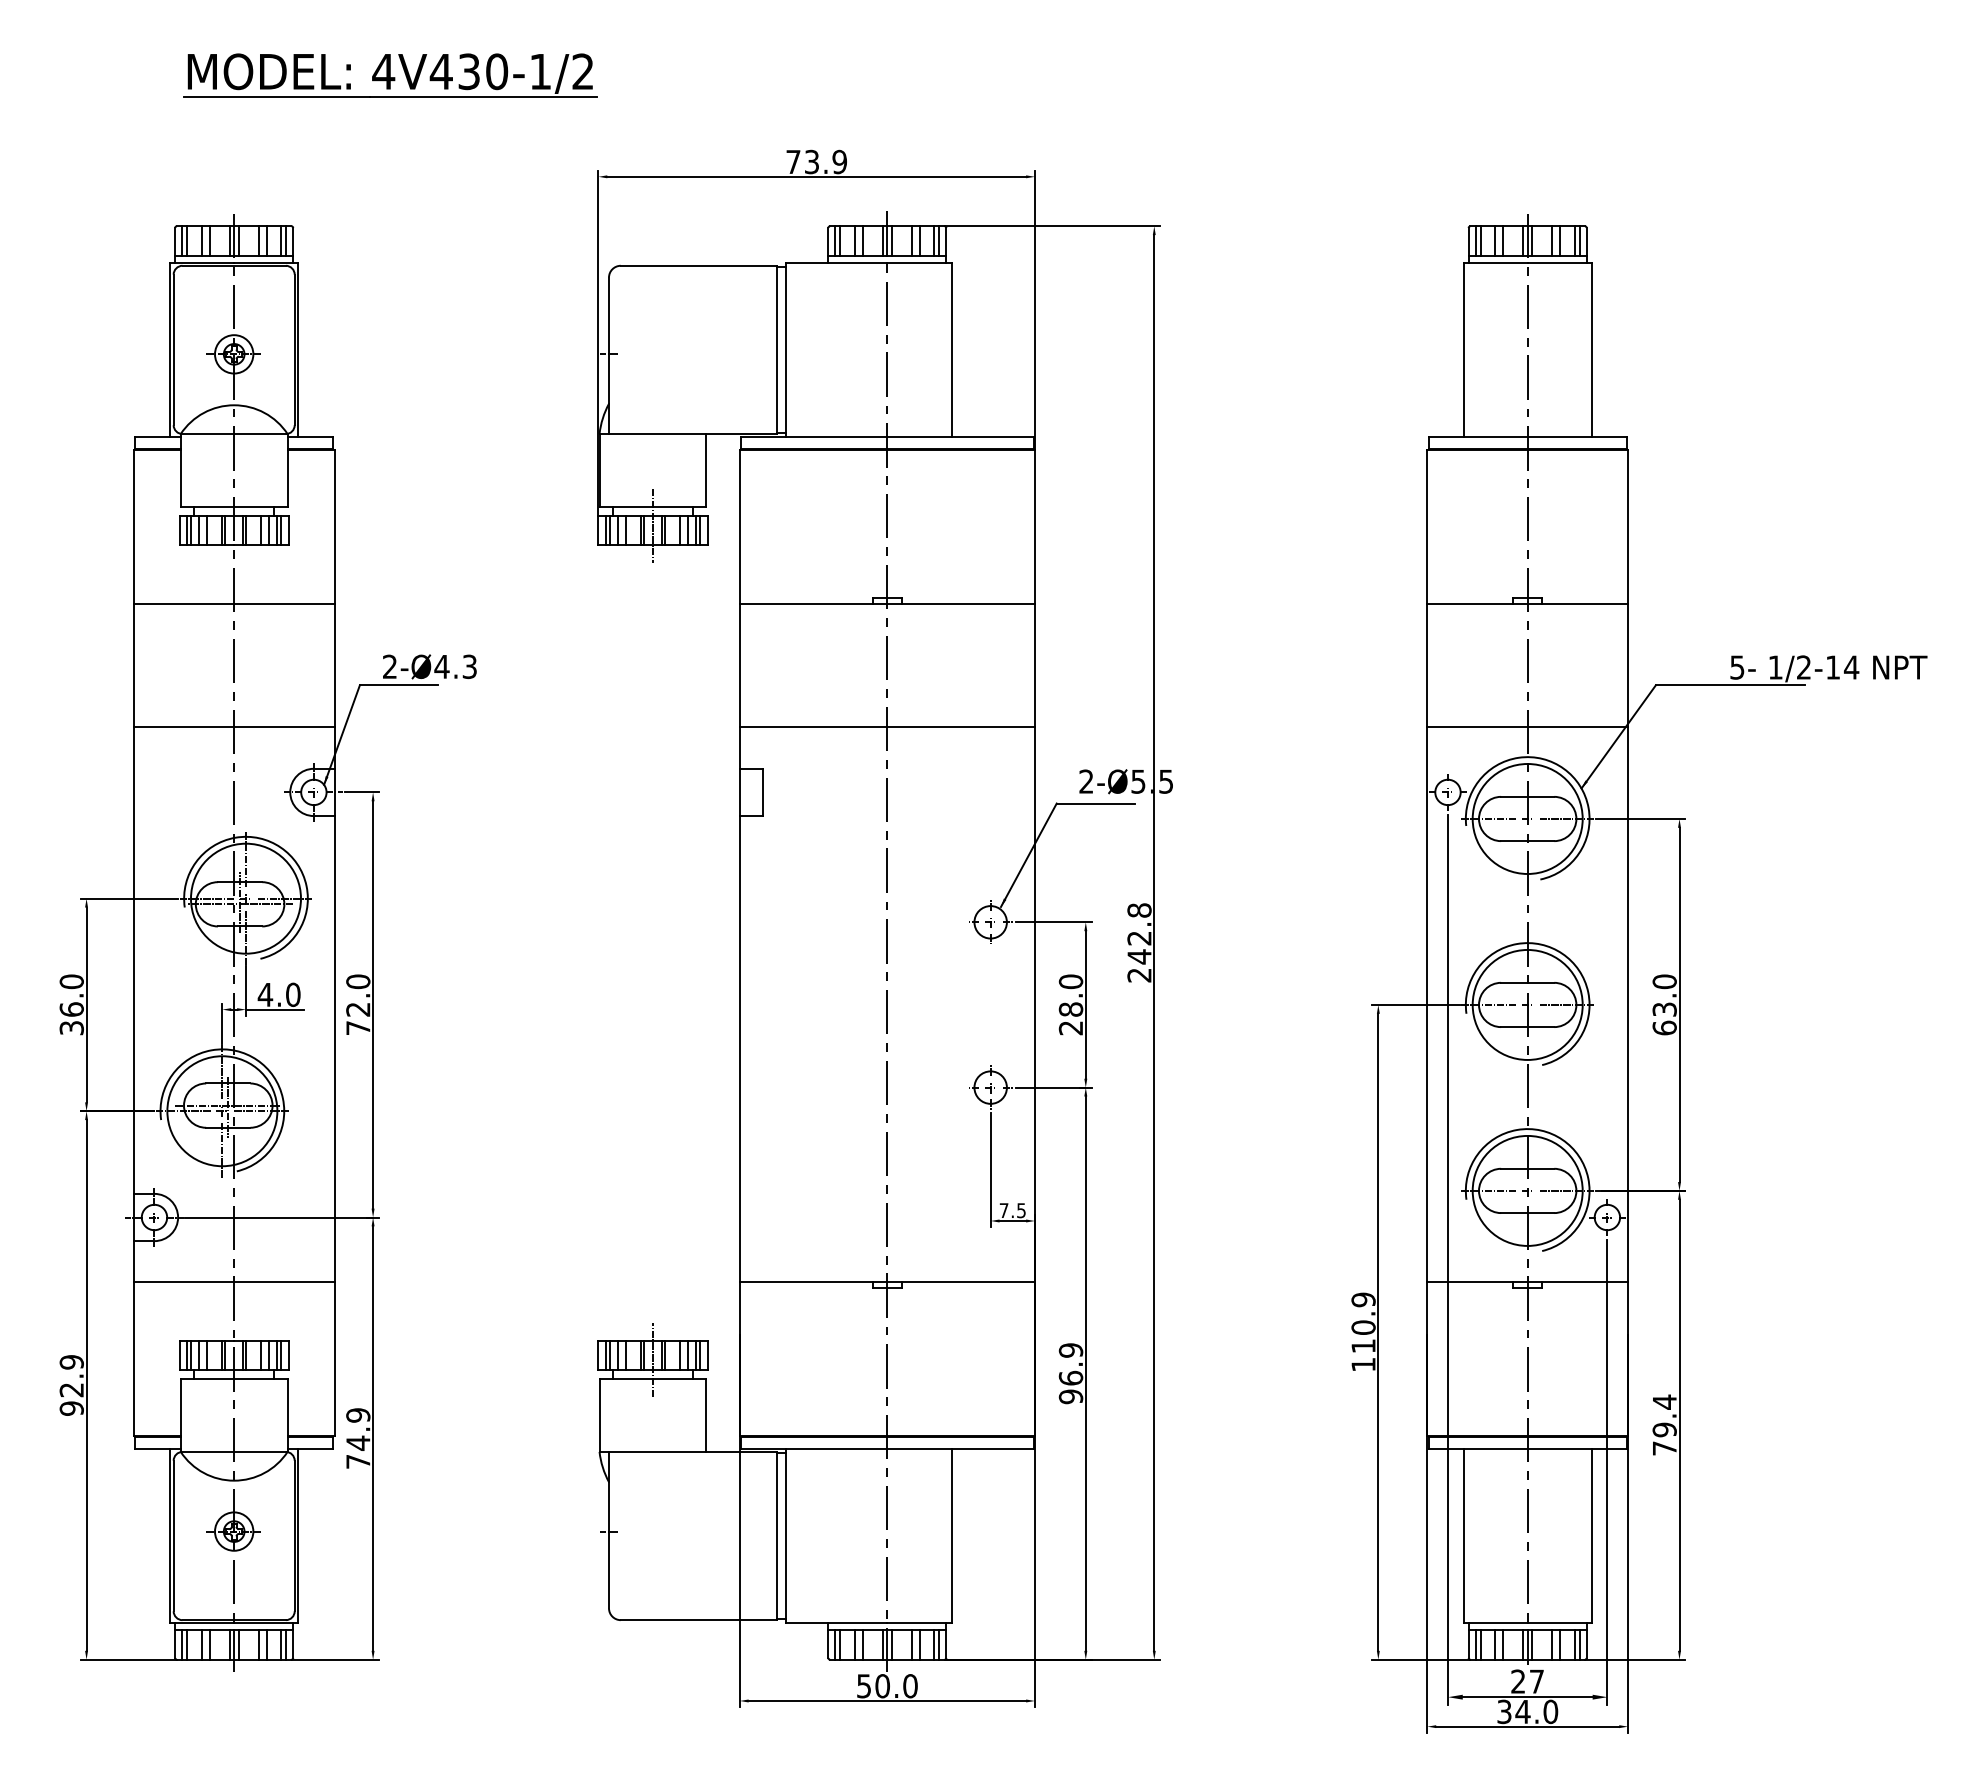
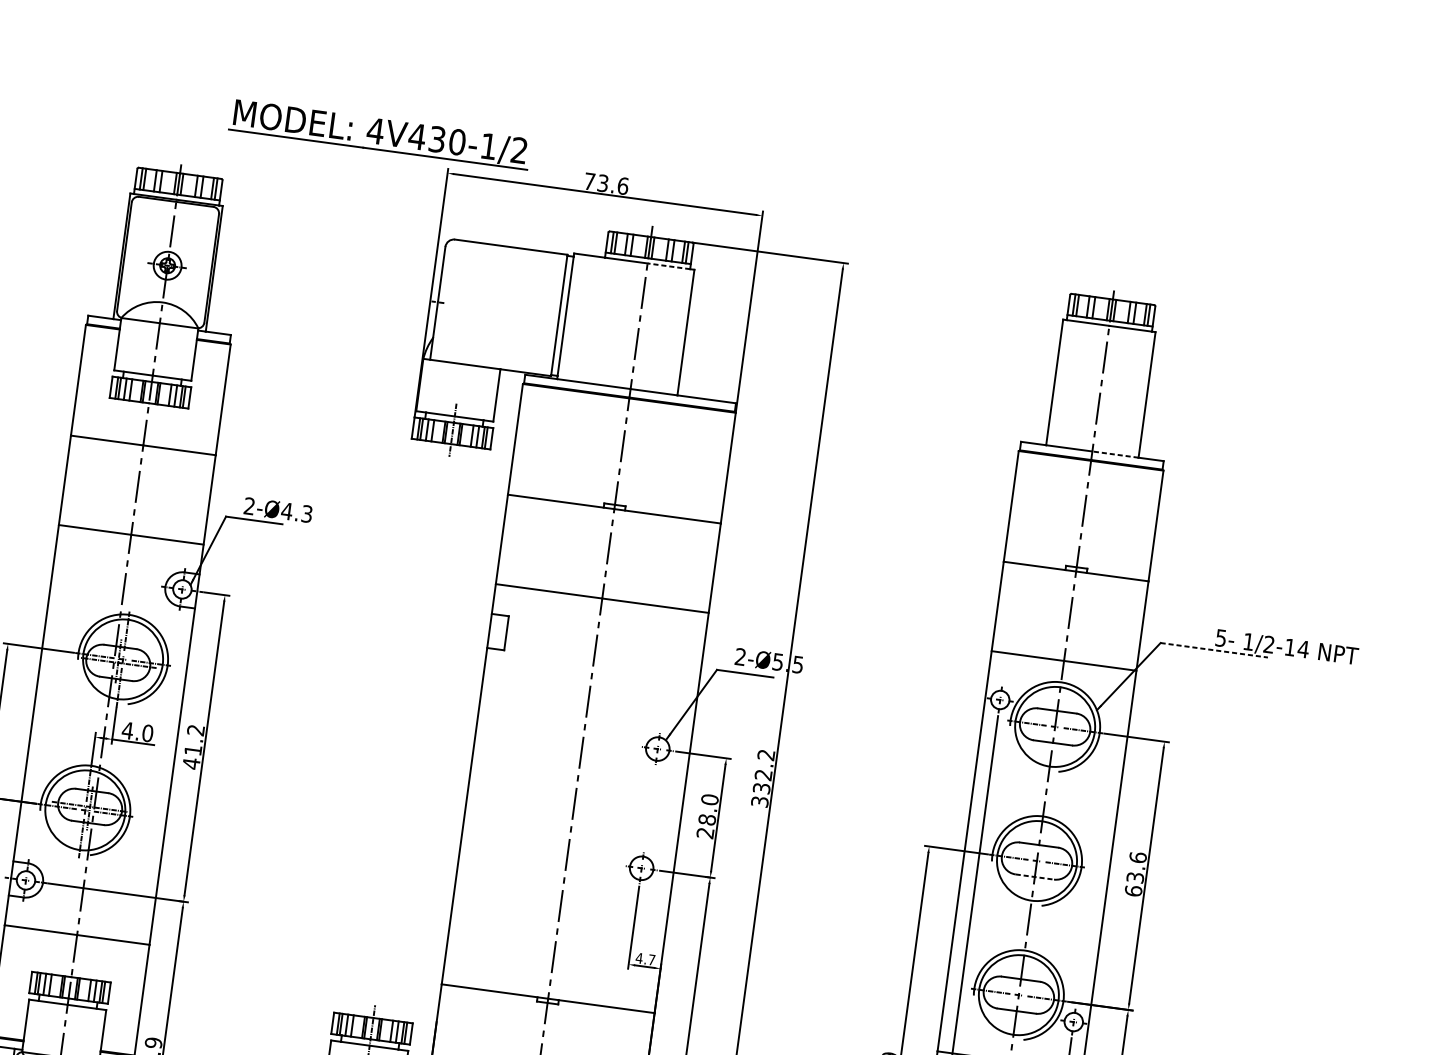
part: (390, 75) -> (380, 134), moved
text: (839, 161) -> (622, 185), 73.9 -> 73.6
line: (916, 262) -> (668, 266), solid -> dashed
line: (1559, 437) -> (1115, 454), solid -> dashed
line: (1730, 685) -> (1214, 650), solid -> dashed
text: (1139, 942) -> (763, 778), 242.8 -> 332.2
text: (1664, 981) -> (1137, 857), 63.0 -> 63.6
text: (358, 1004) -> (193, 746), 72.0 -> 41.2
line: (1527, 1027) -> (1034, 877), solid -> dashed
text: (1012, 1210) -> (645, 959), 7.5 -> 4.7

